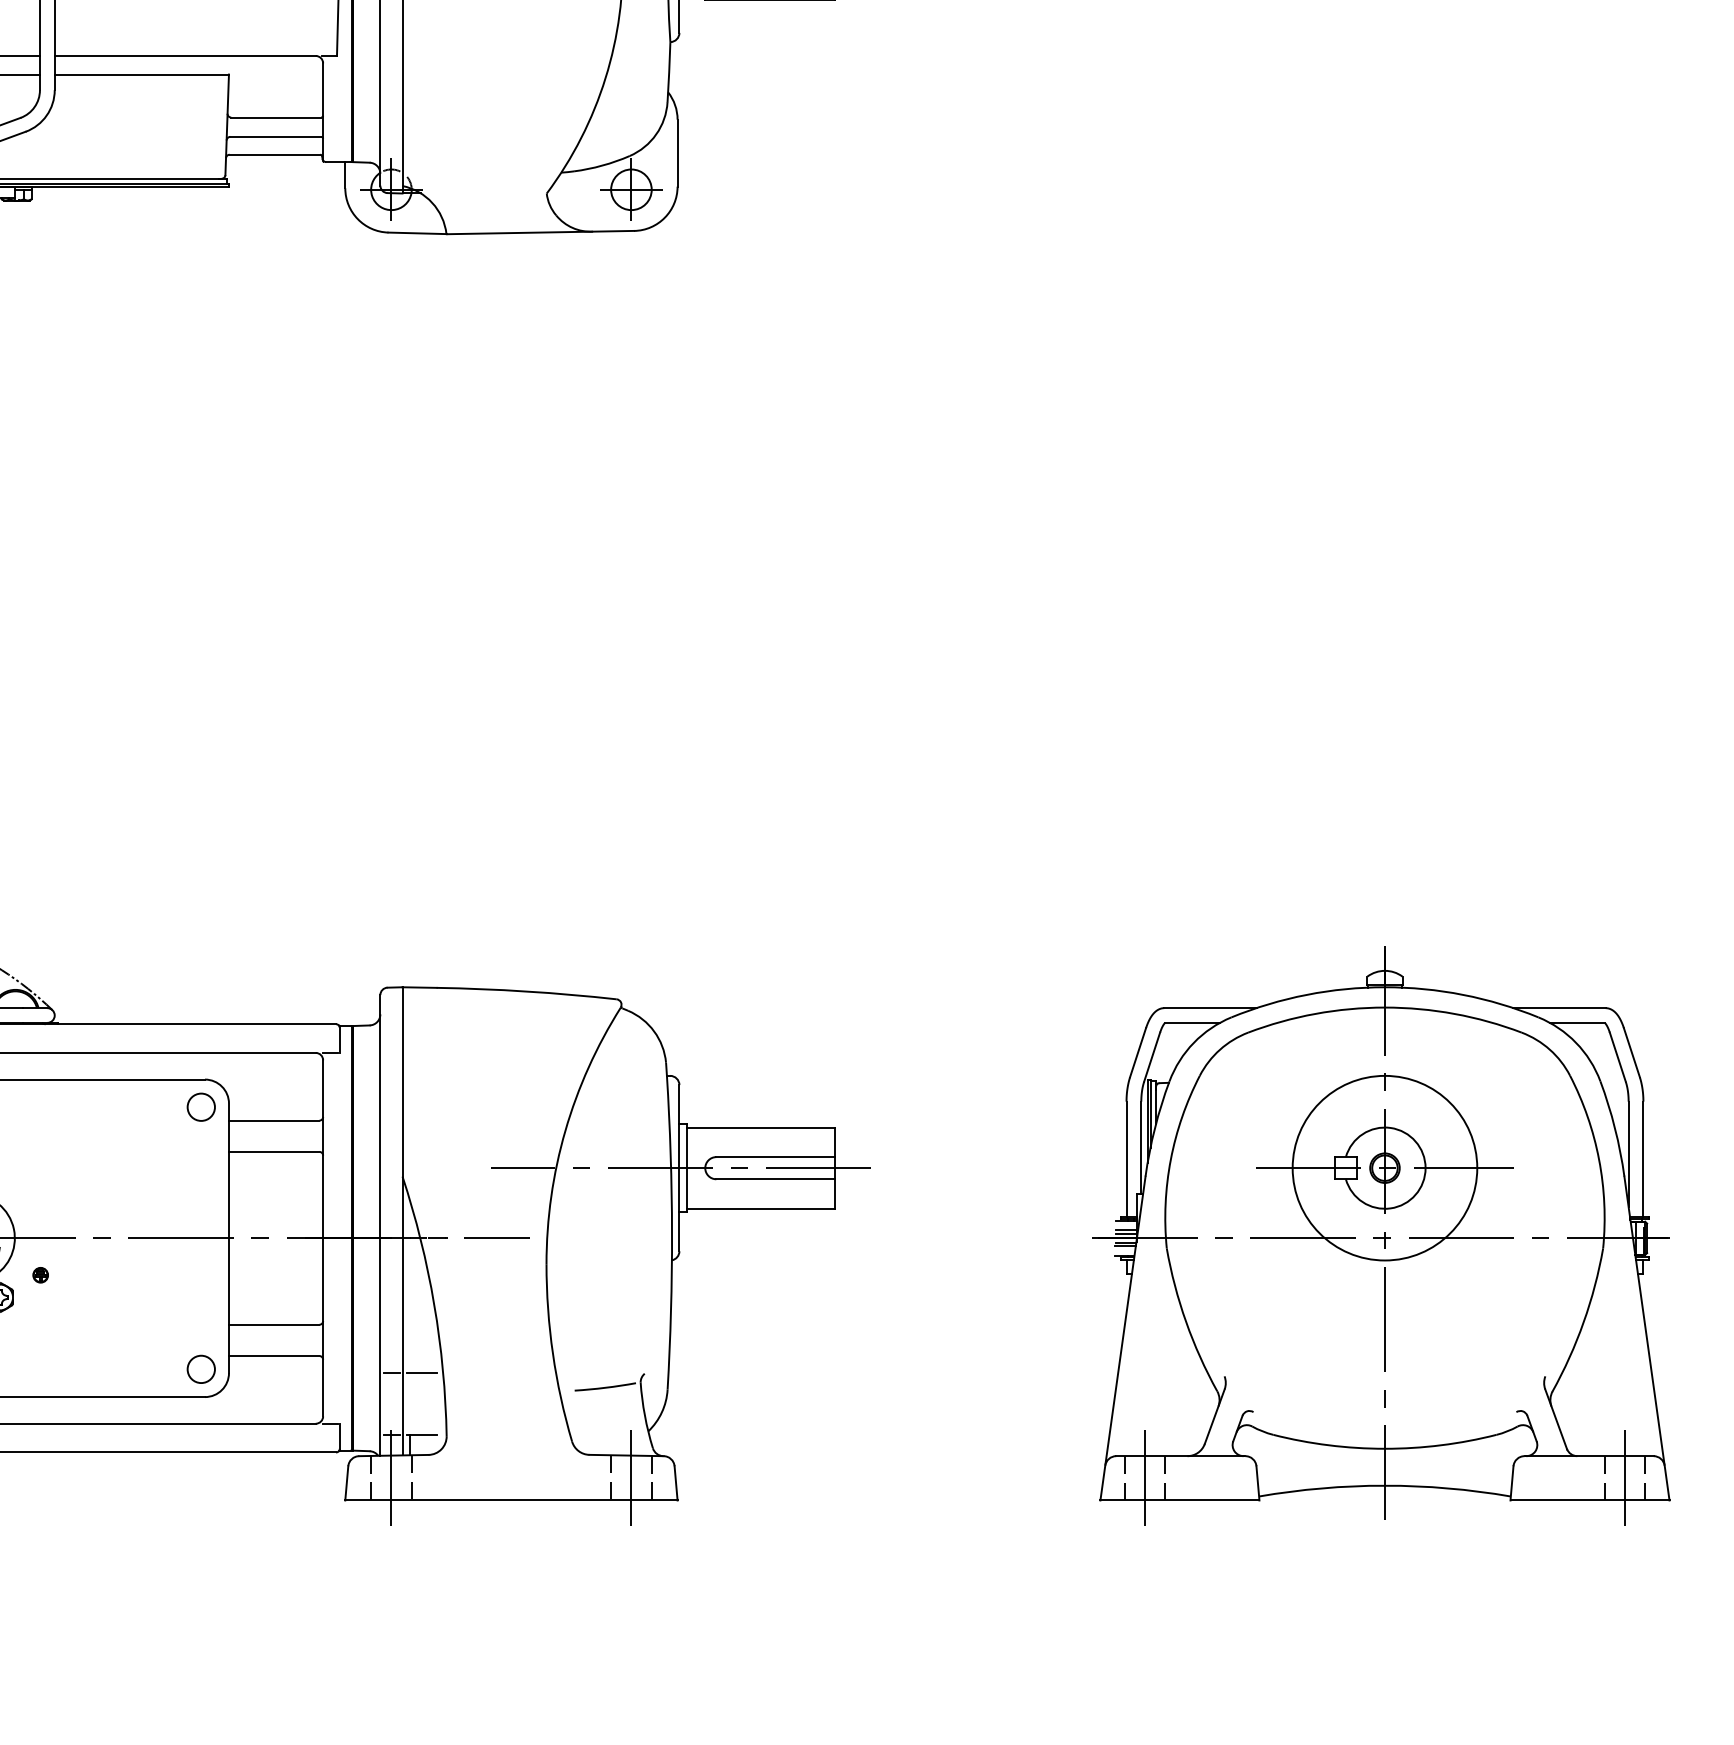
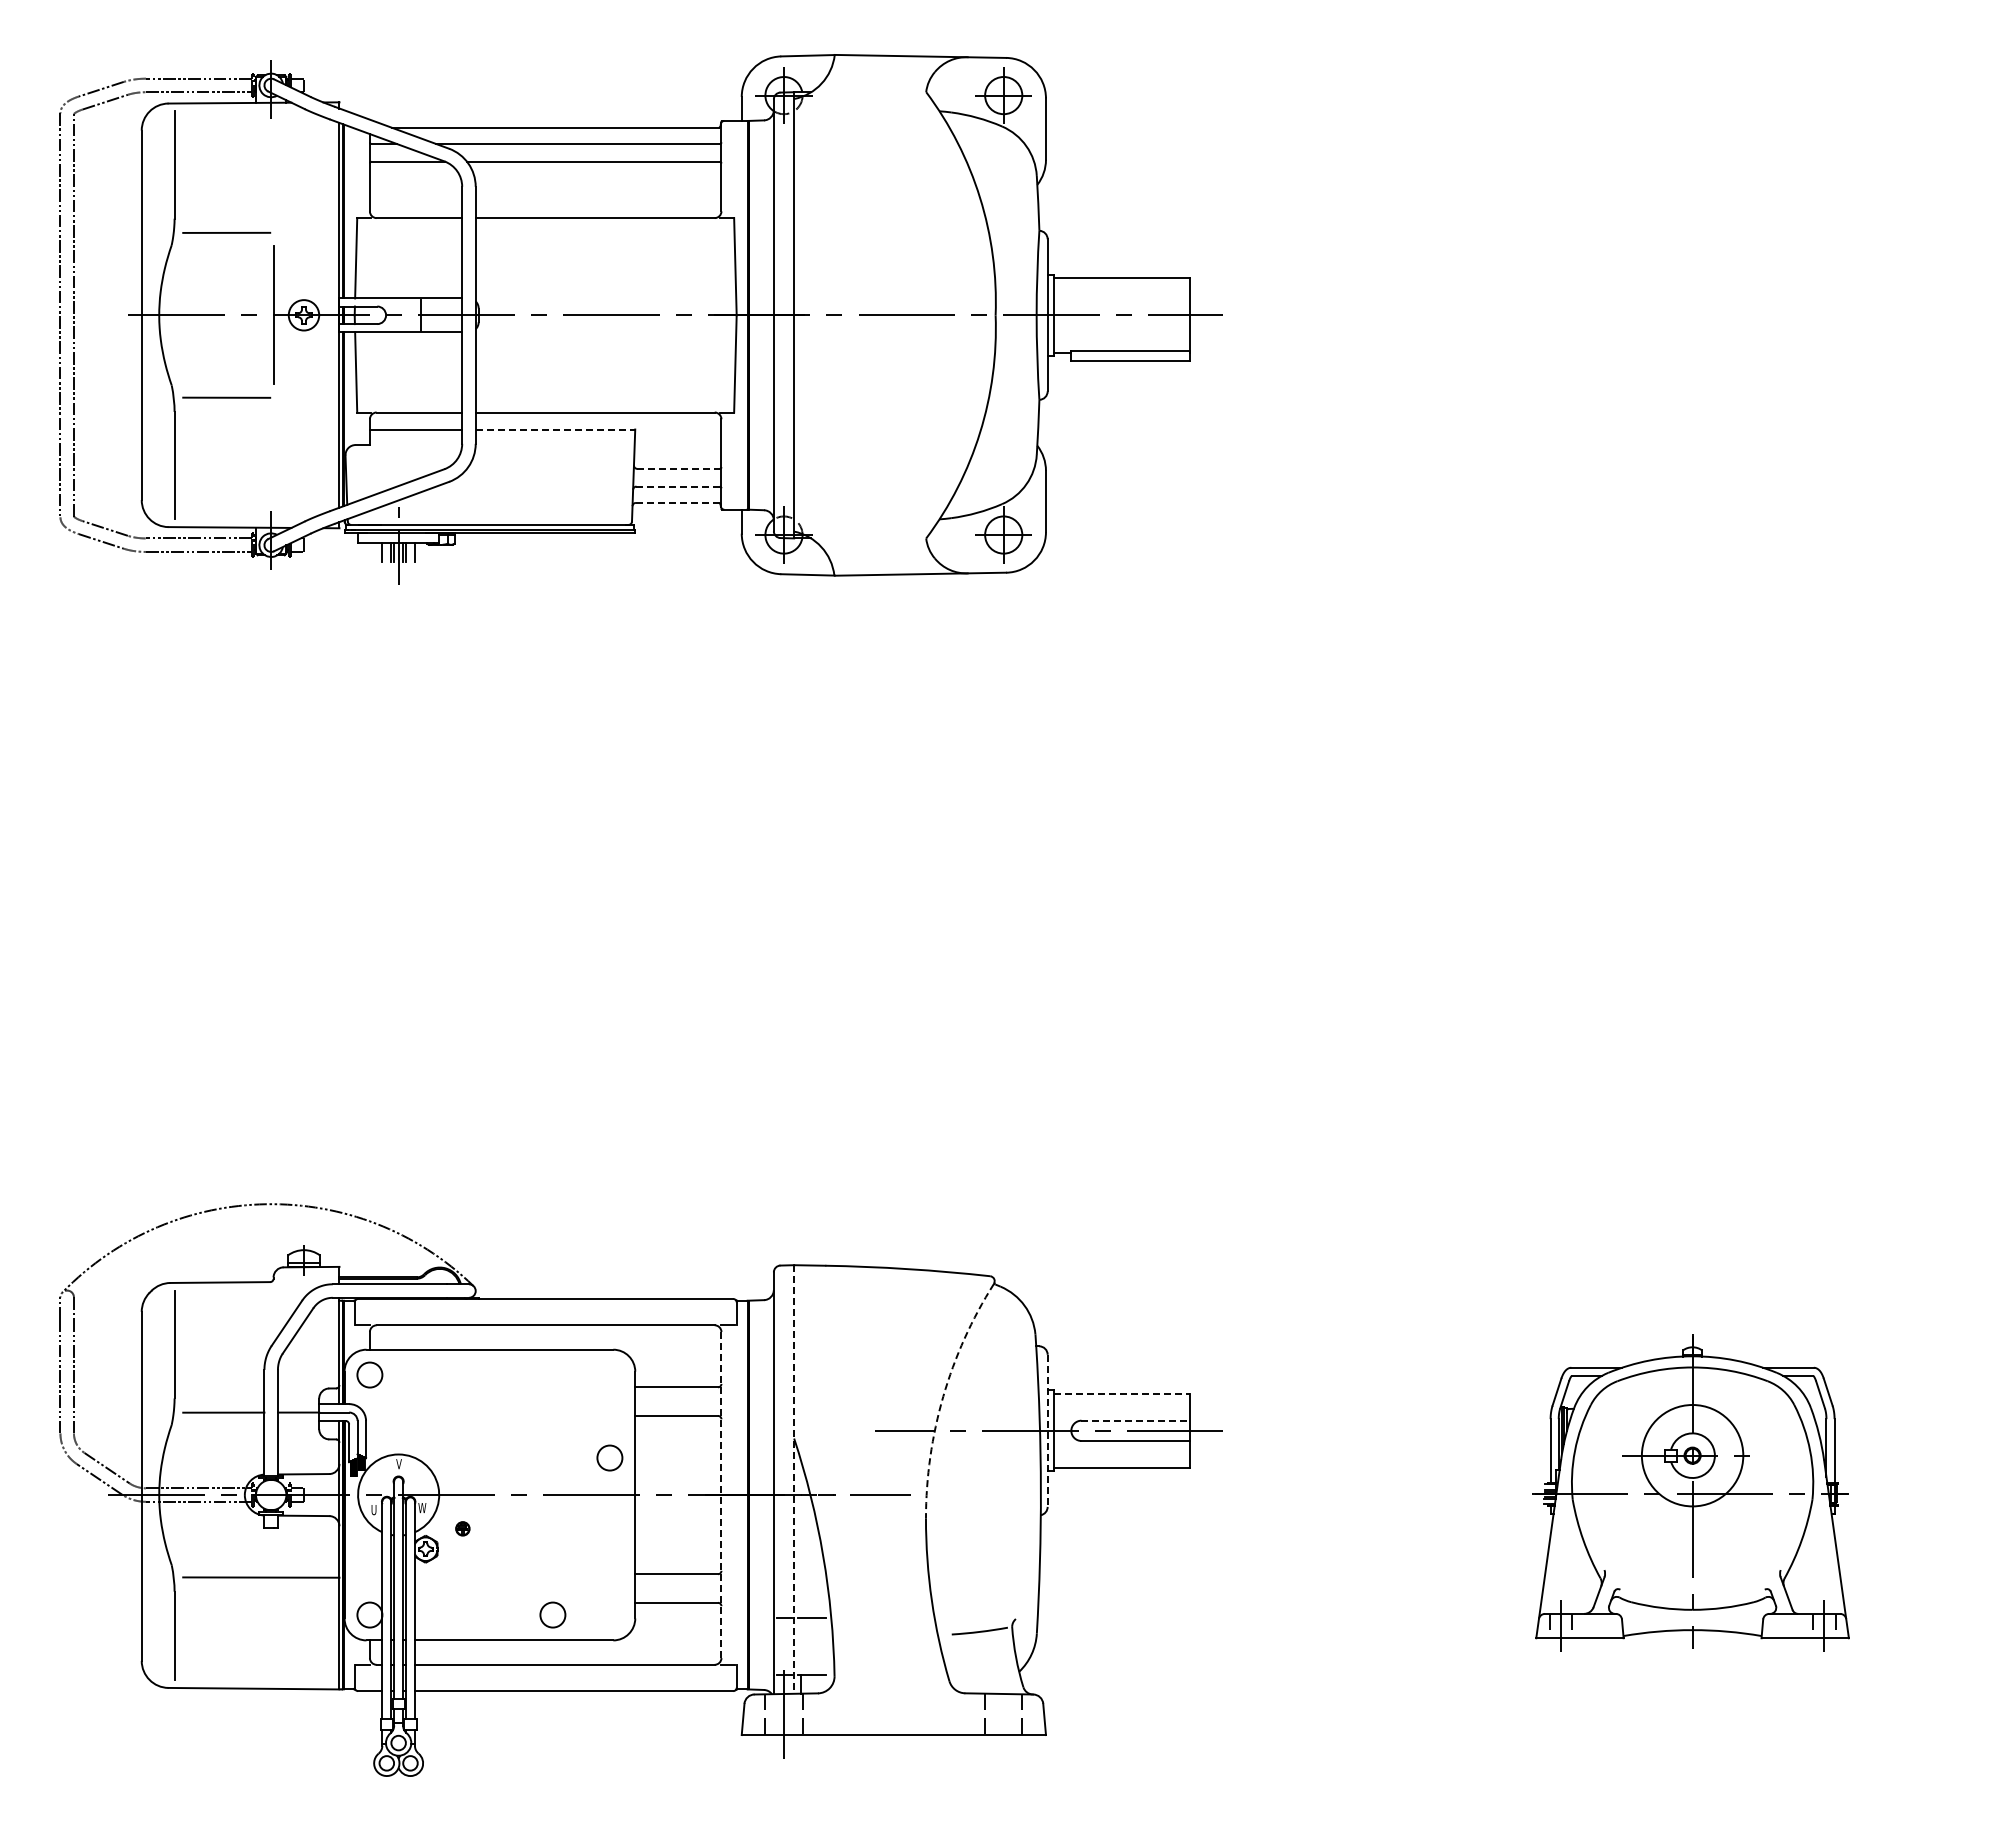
line: (141, 74) -> (555, 429), solid -> dashed
line: (277, 117) -> (679, 468), solid -> dashed
line: (276, 136) -> (678, 486), solid -> dashed
line: (275, 154) -> (677, 502), solid -> dashed
circle: (200, 1106) -> (609, 1457), moved
line: (761, 1127) -> (1122, 1393), solid -> dashed
arc: (565, 1130) -> (943, 1396), solid -> dashed
line: (776, 1156) -> (1136, 1420), solid -> dashed
line: (679, 1168) -> (1047, 1431), solid -> dashed
line: (402, 1222) -> (794, 1480), solid -> dashed
part: (1381, 1235) -> (1690, 1492), size x0.6
line: (323, 1238) -> (721, 1495), solid -> dashed
circle: (200, 1368) -> (552, 1614), moved
line: (631, 1478) -> (1003, 1714), removed

